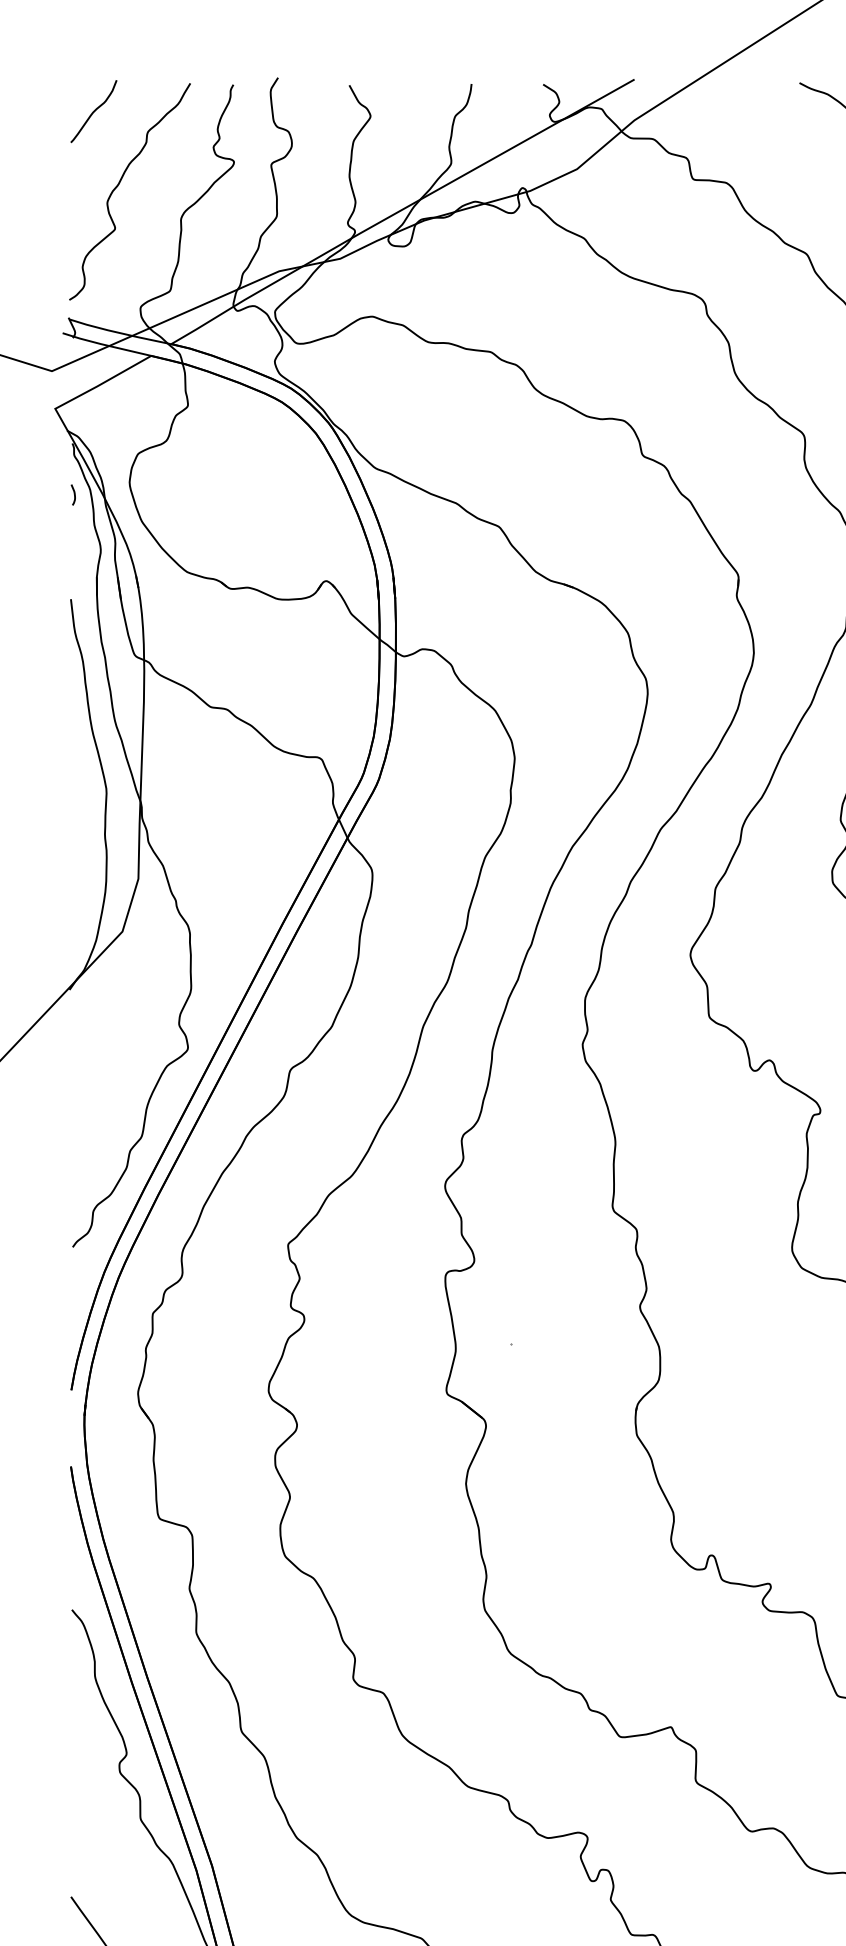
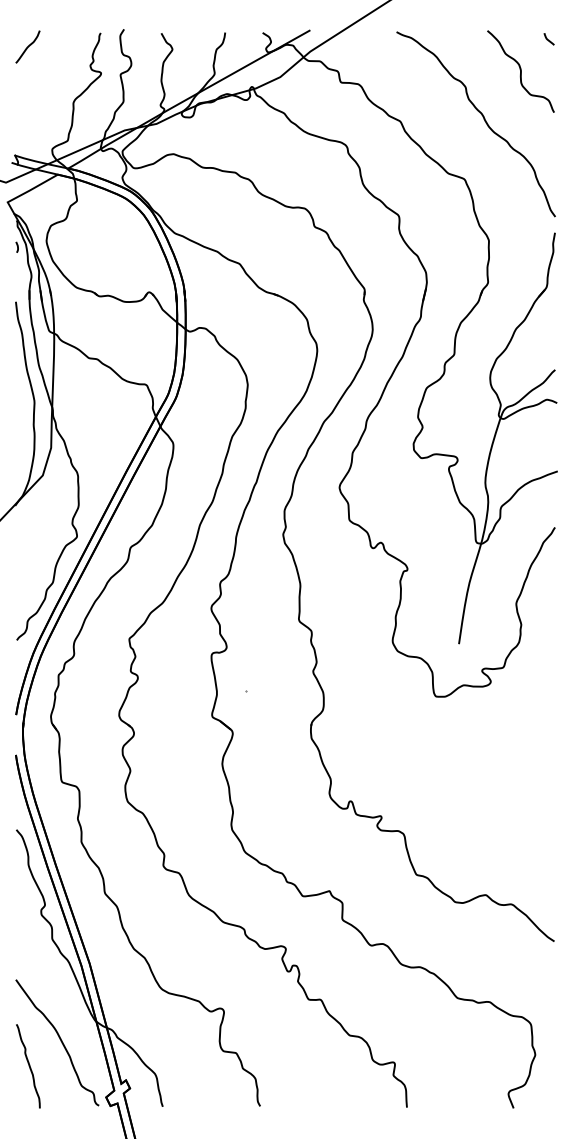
curve: (121, 183) -> (42, 84), removed

